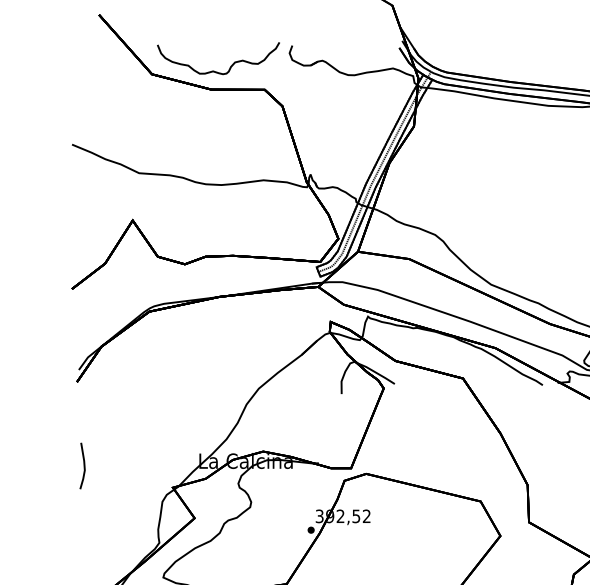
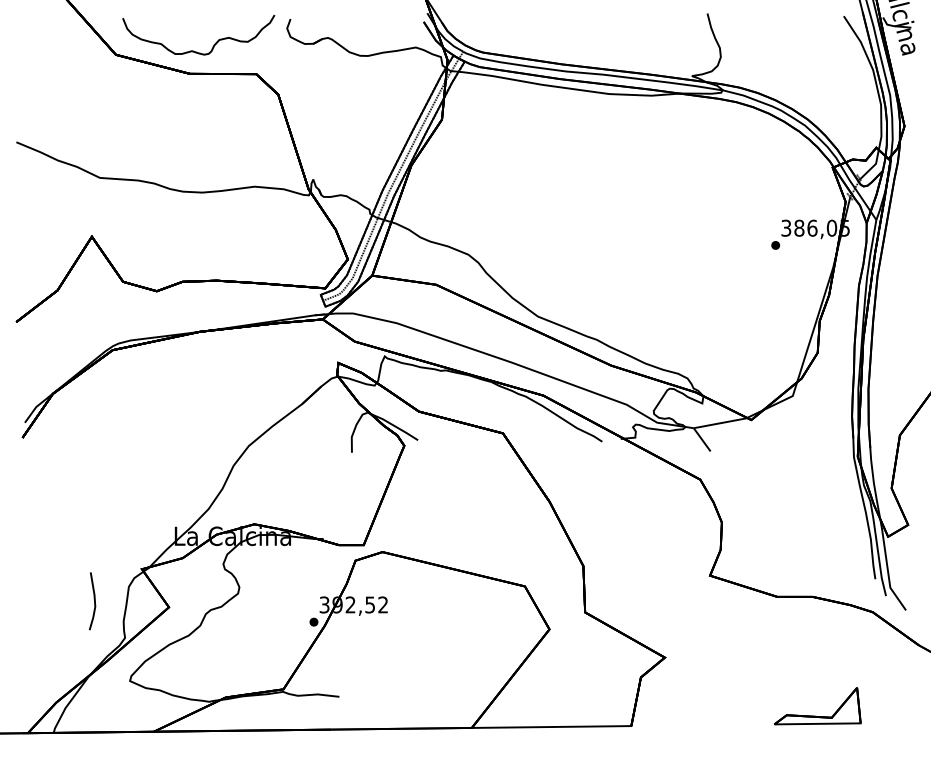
curve: (84, 466) -> (94, 601), moved

